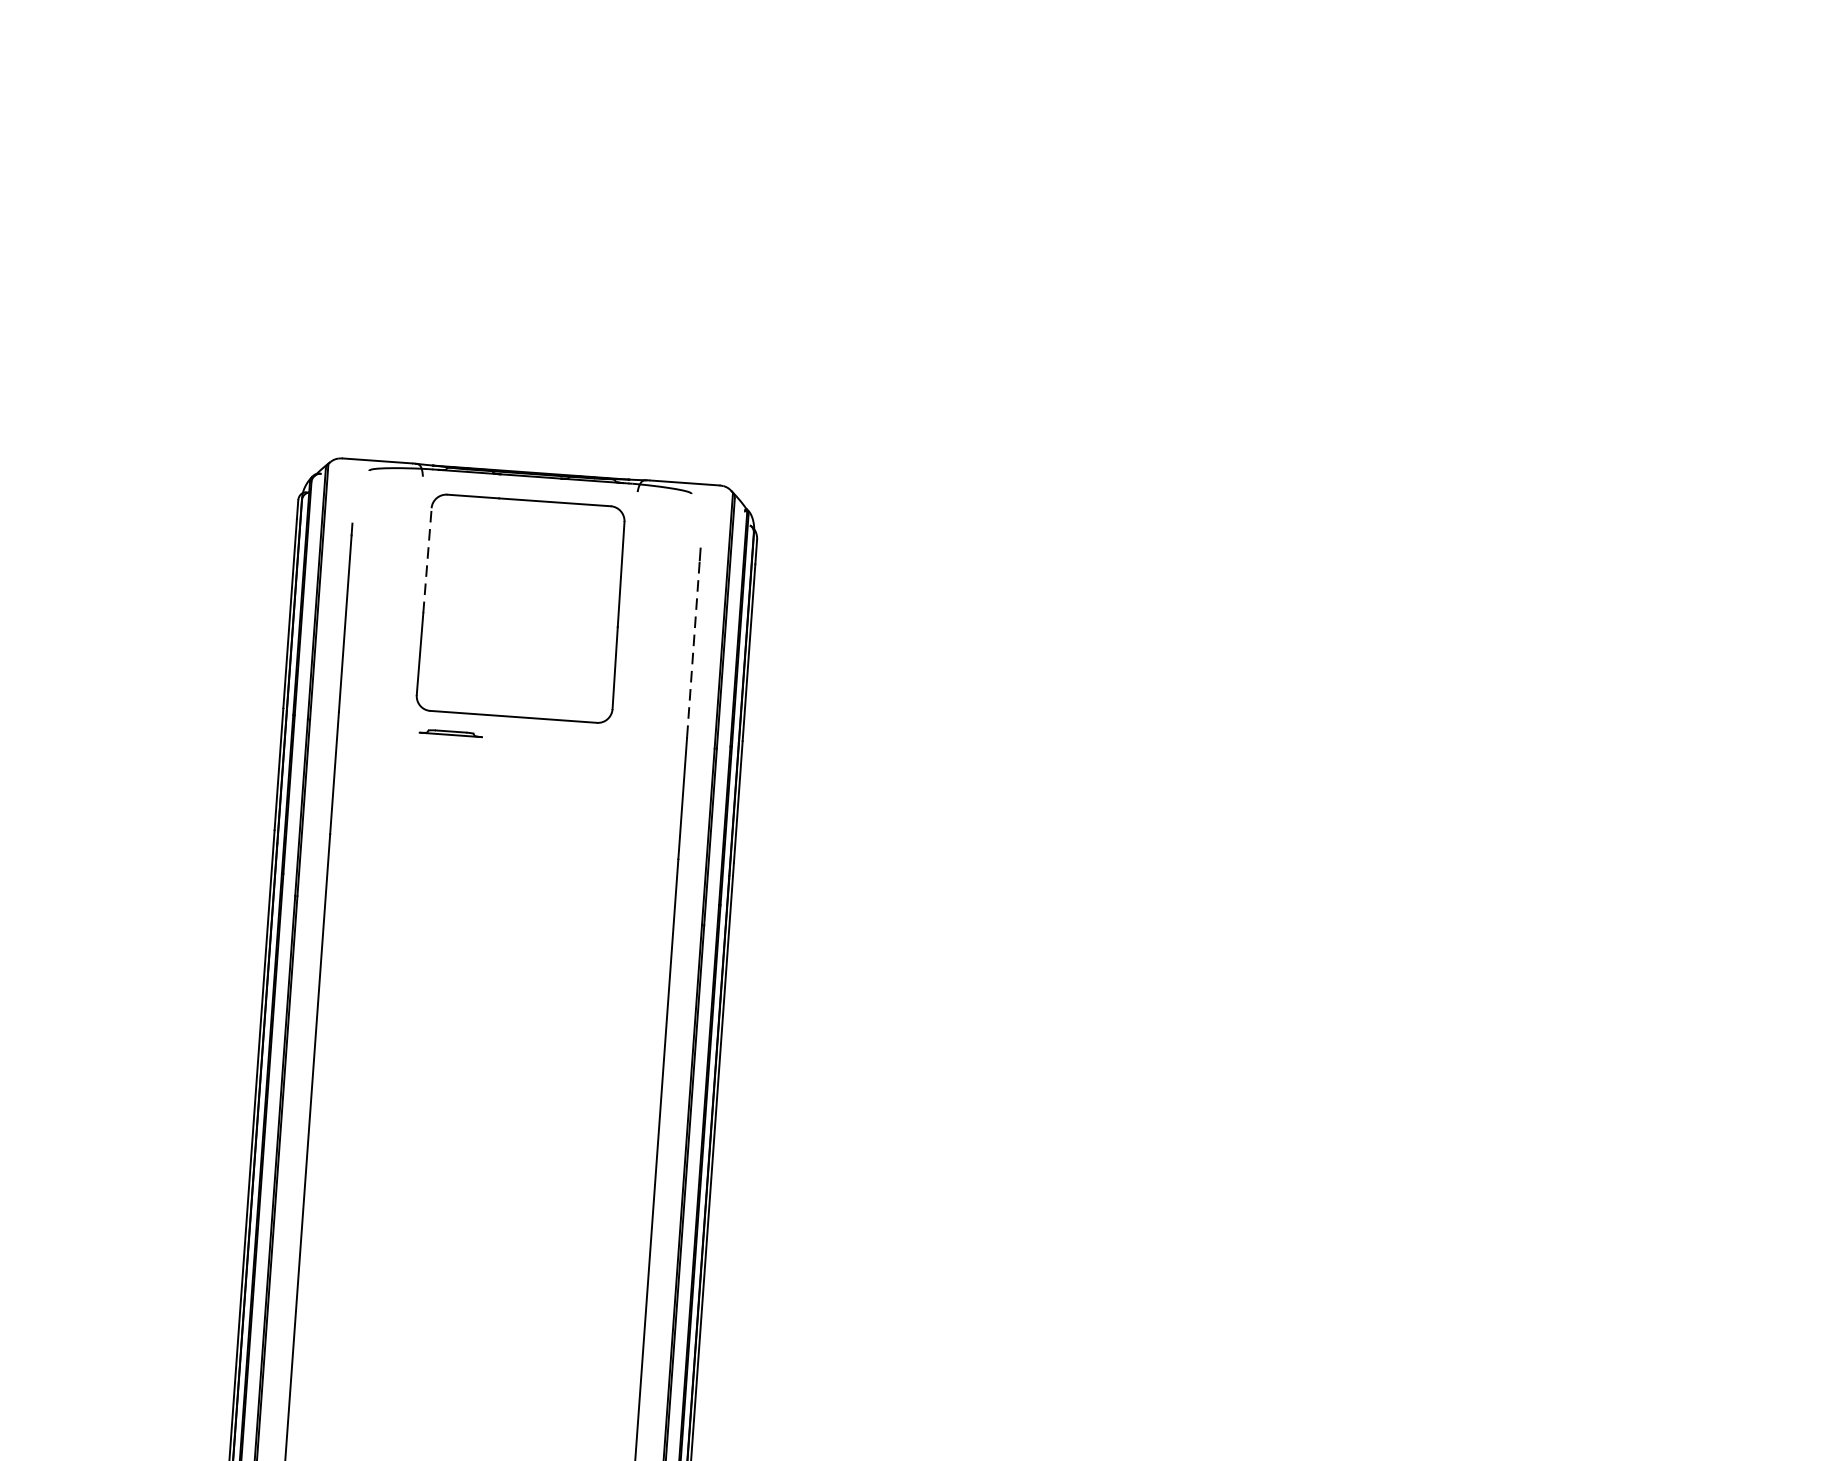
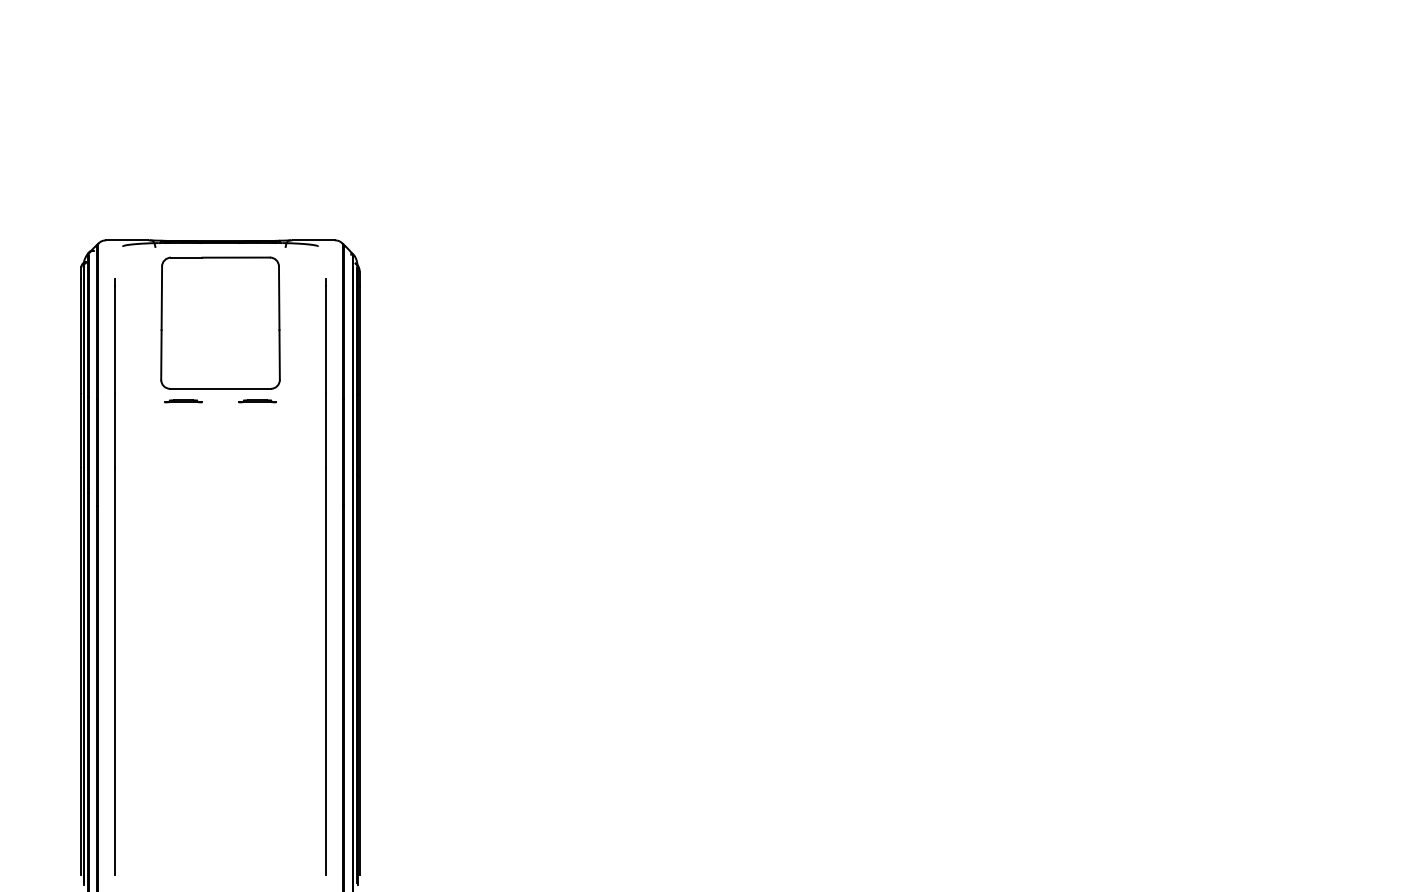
line: (426, 560) -> (161, 298), dashed -> solid
line: (694, 648) -> (326, 339), dashed -> solid
line: (573, 742) -> (257, 401), added

